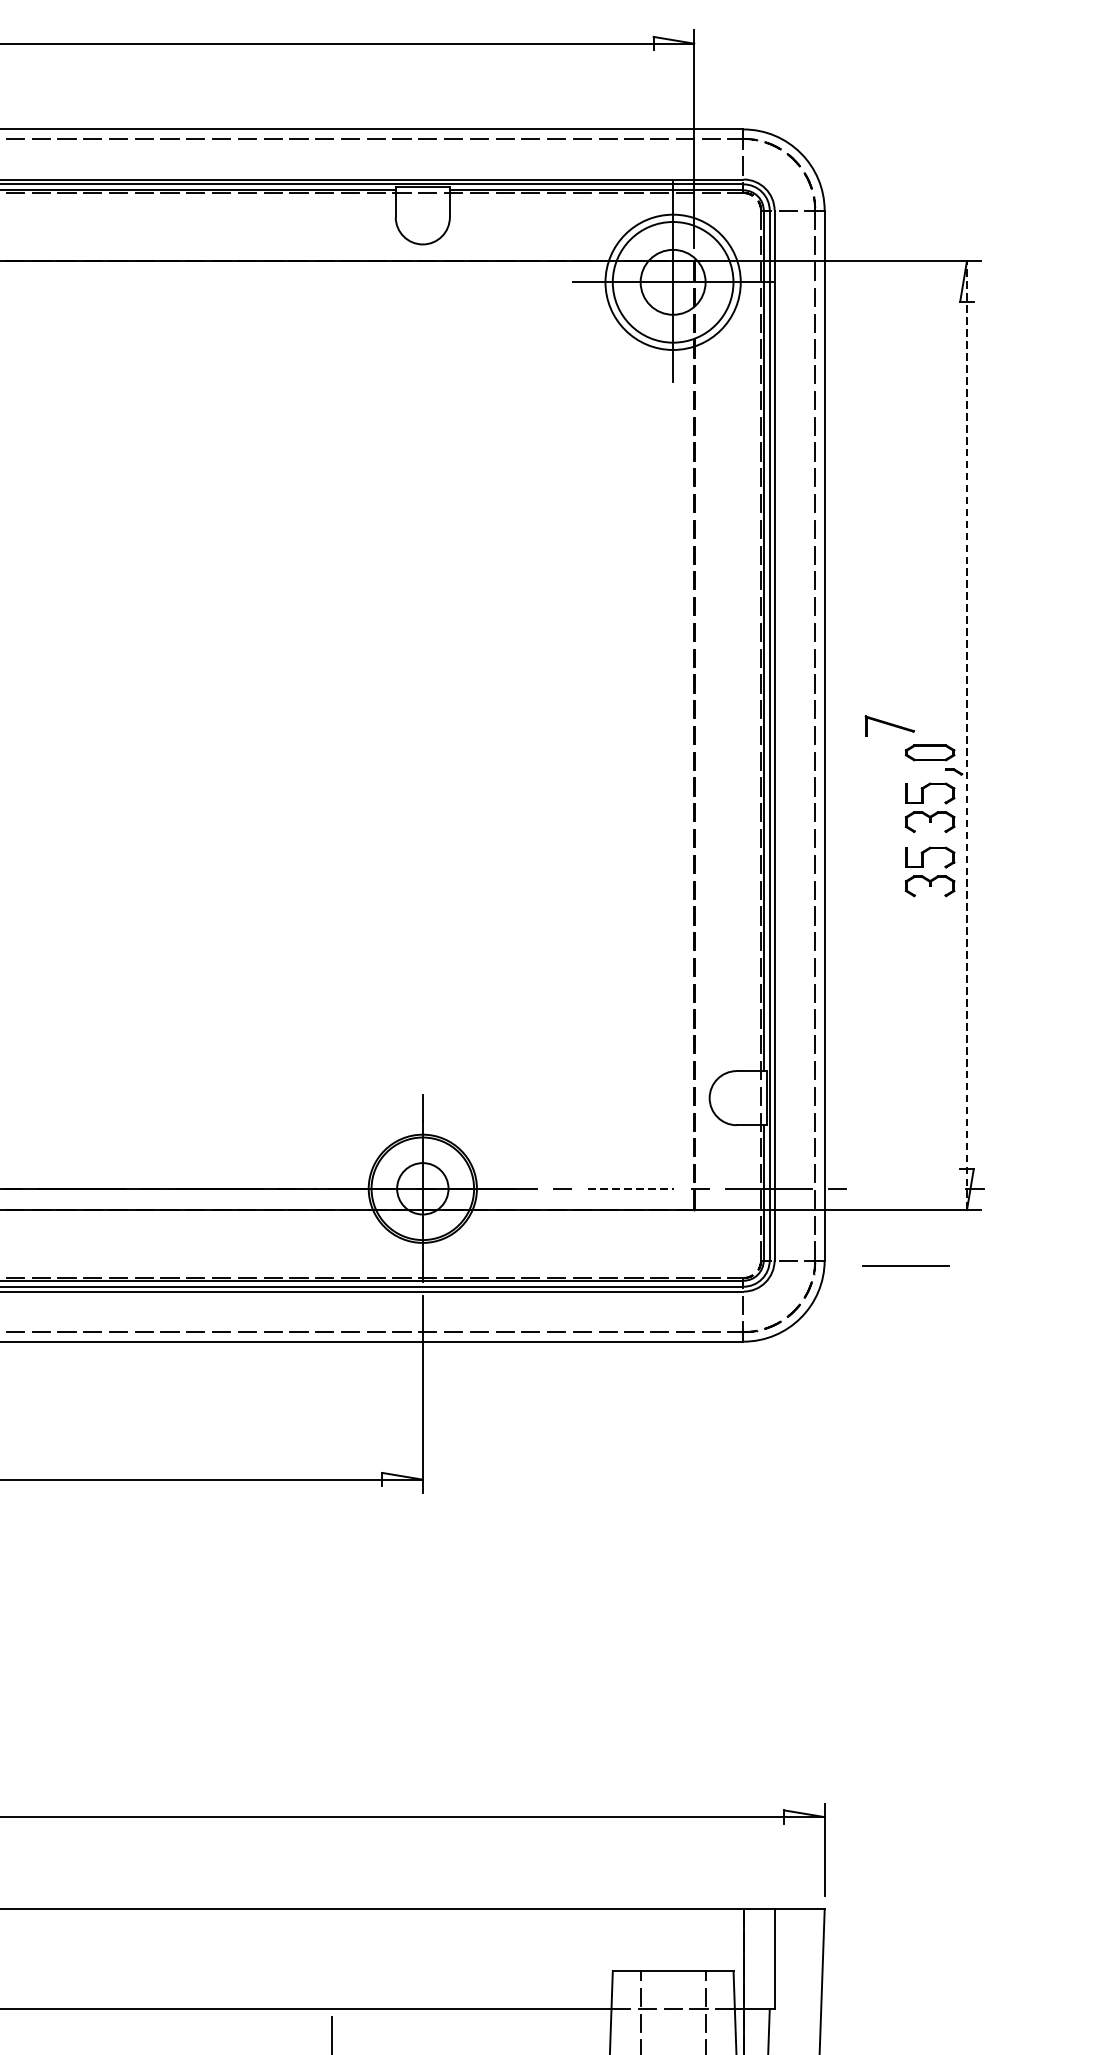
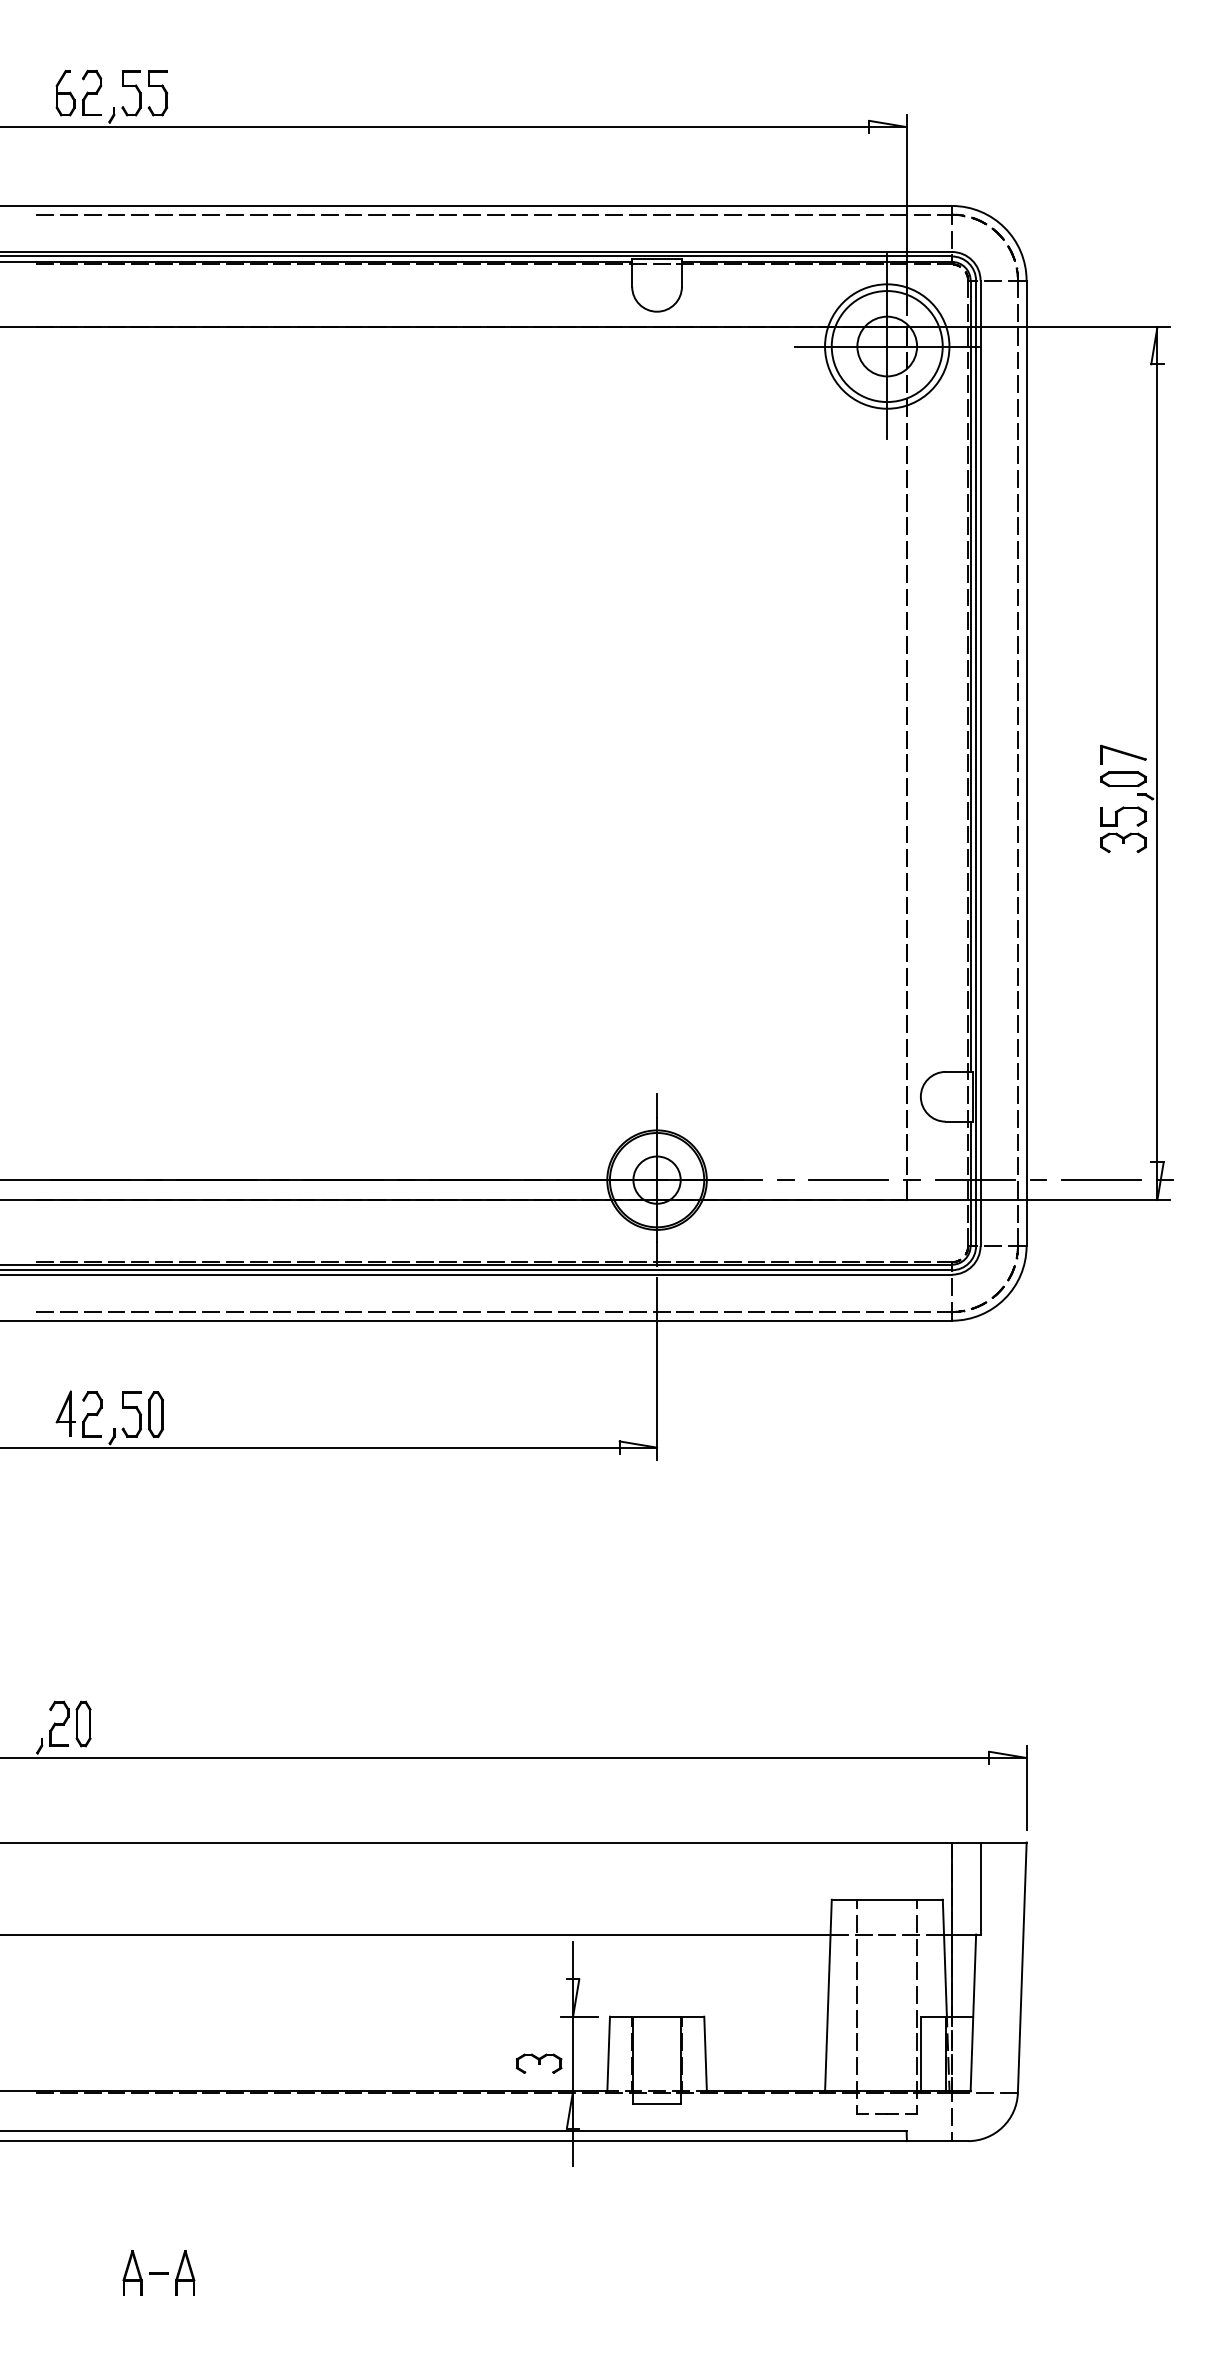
part: (889, 725) -> (1123, 754), moved
line: (967, 734) -> (1157, 762), dashed -> solid
part: (927, 878) -> (1121, 894), removed
line: (630, 1189) -> (848, 1180), dashed -> solid
line: (906, 1265) -> (1101, 1179), moved

